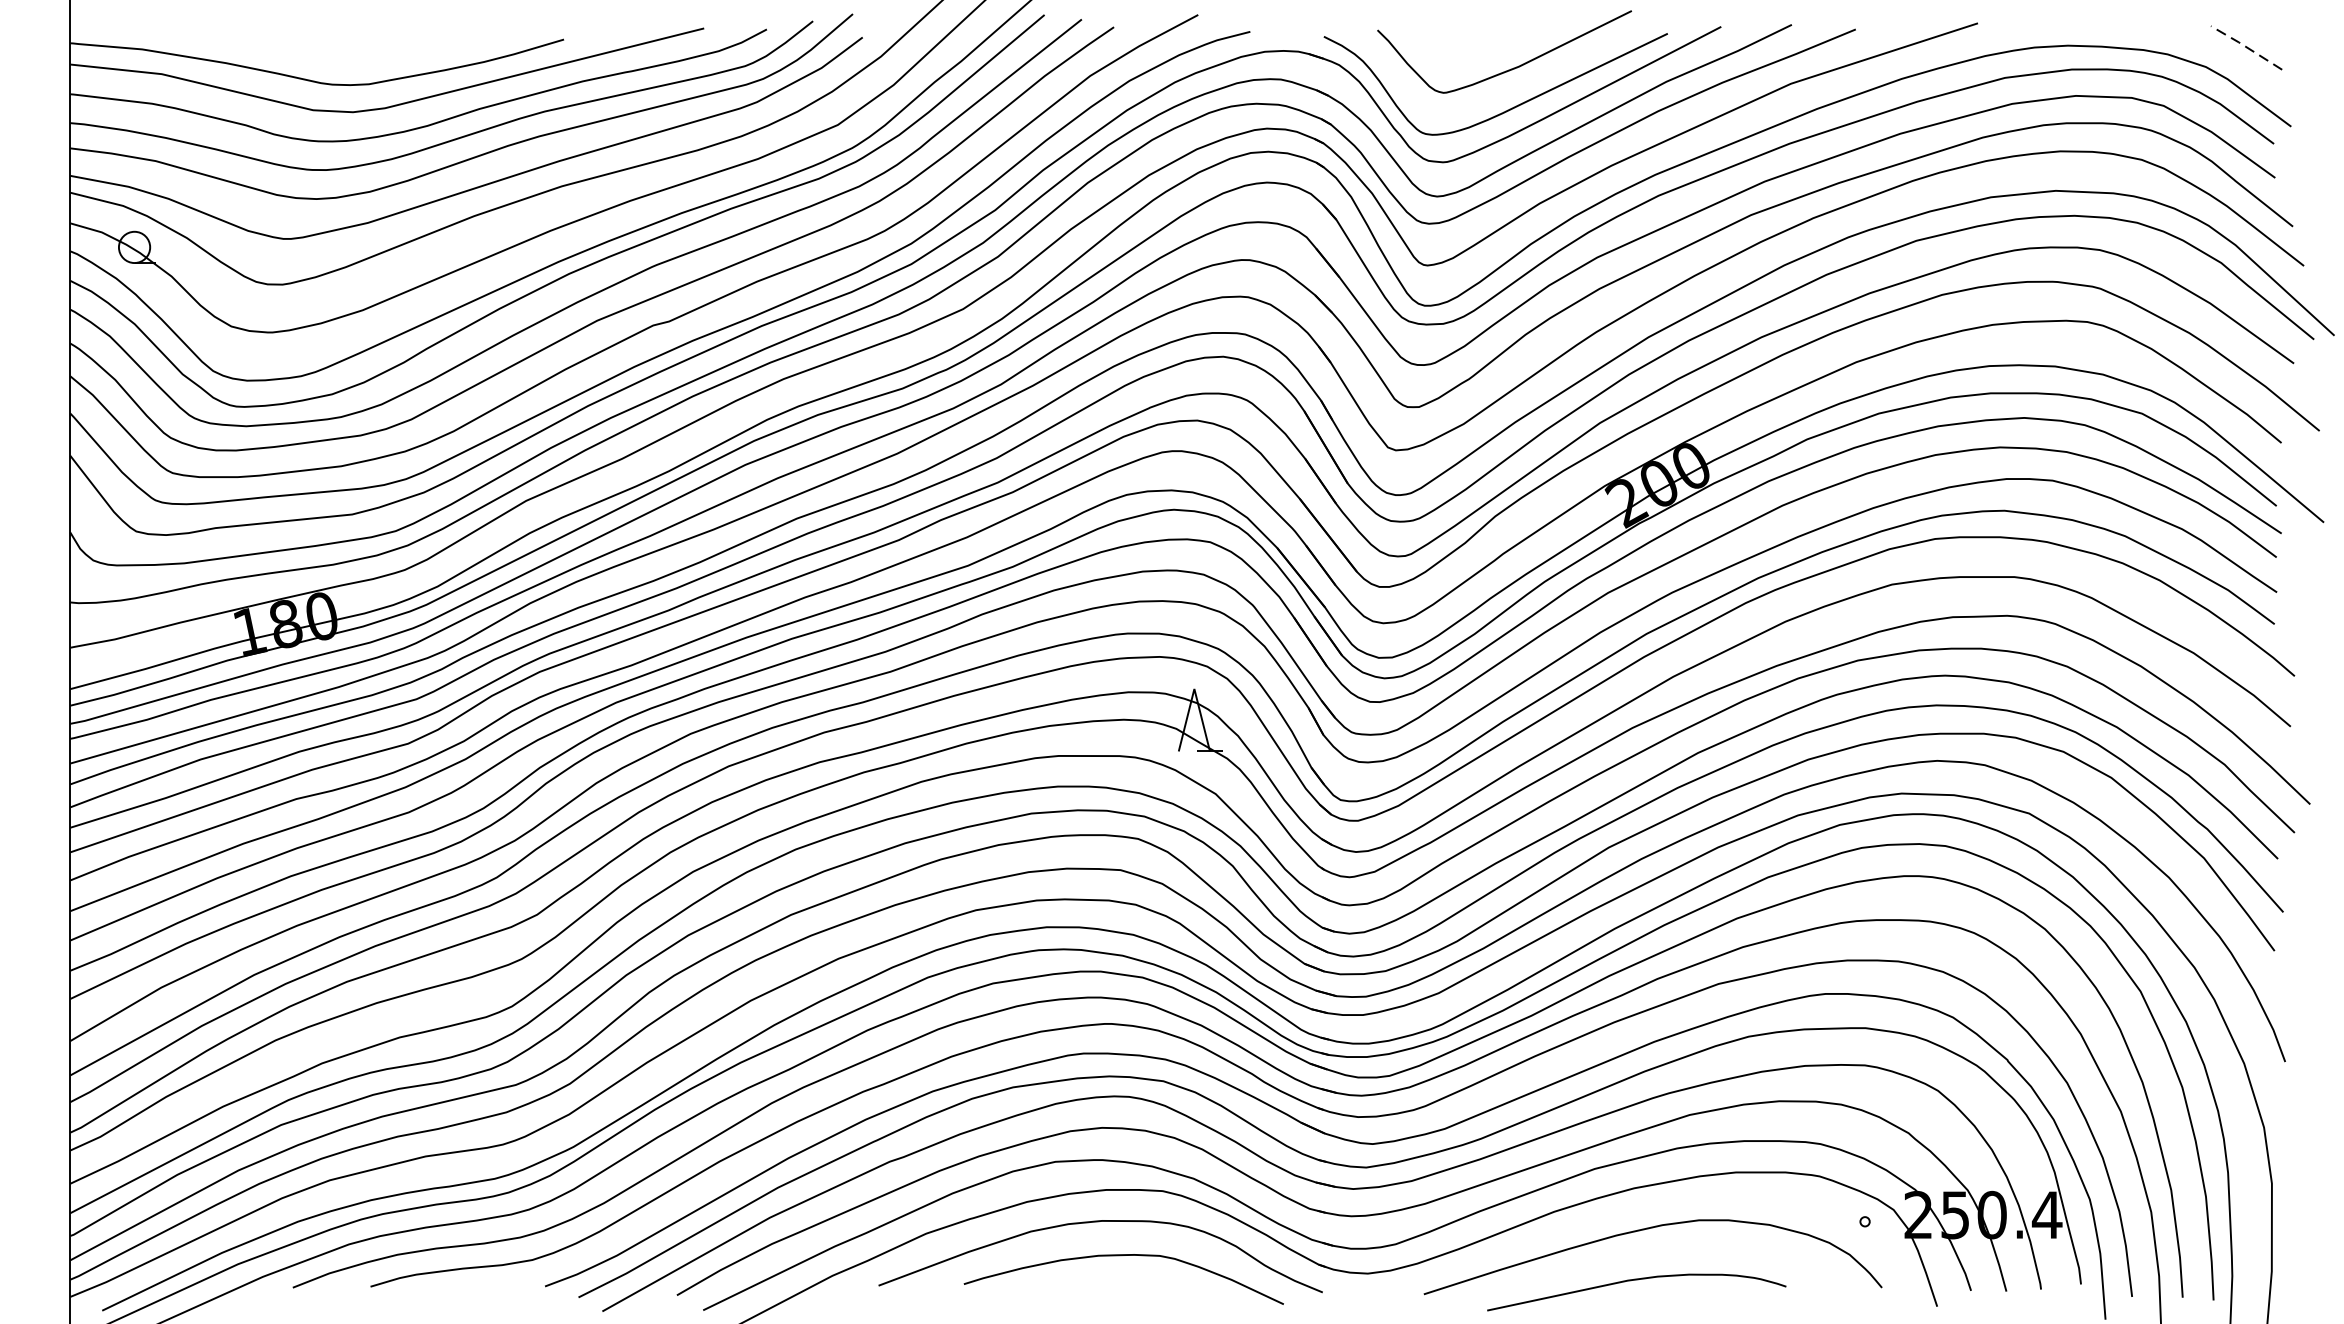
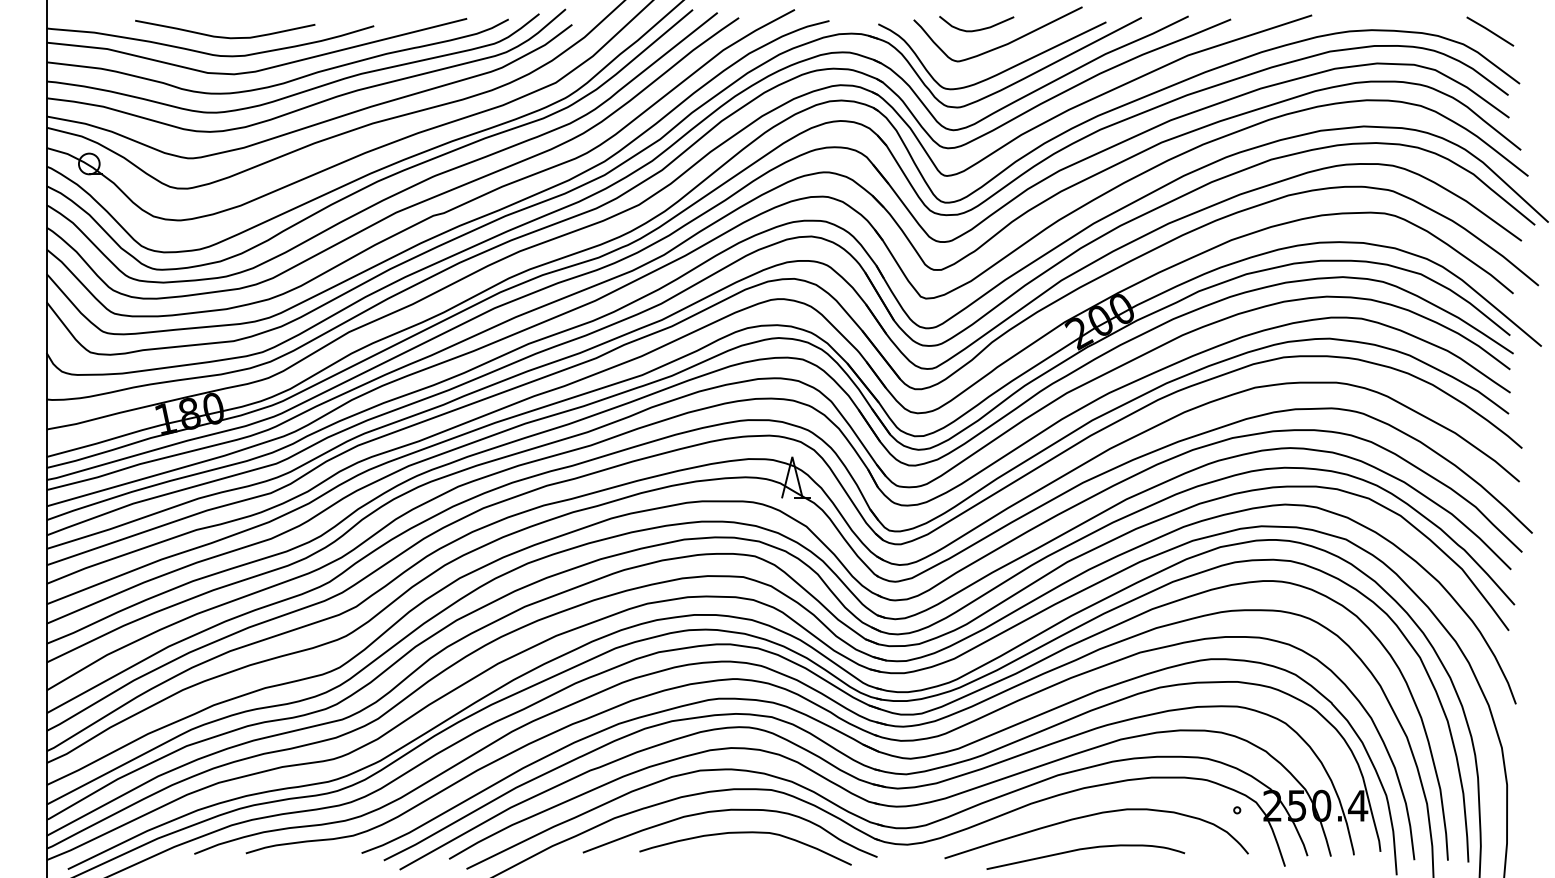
curve: (1471, 44) -> (976, 29), added
line: (2245, 46) -> (1489, 30), dashed -> solid
curve: (339, 55) -> (225, 36), added

